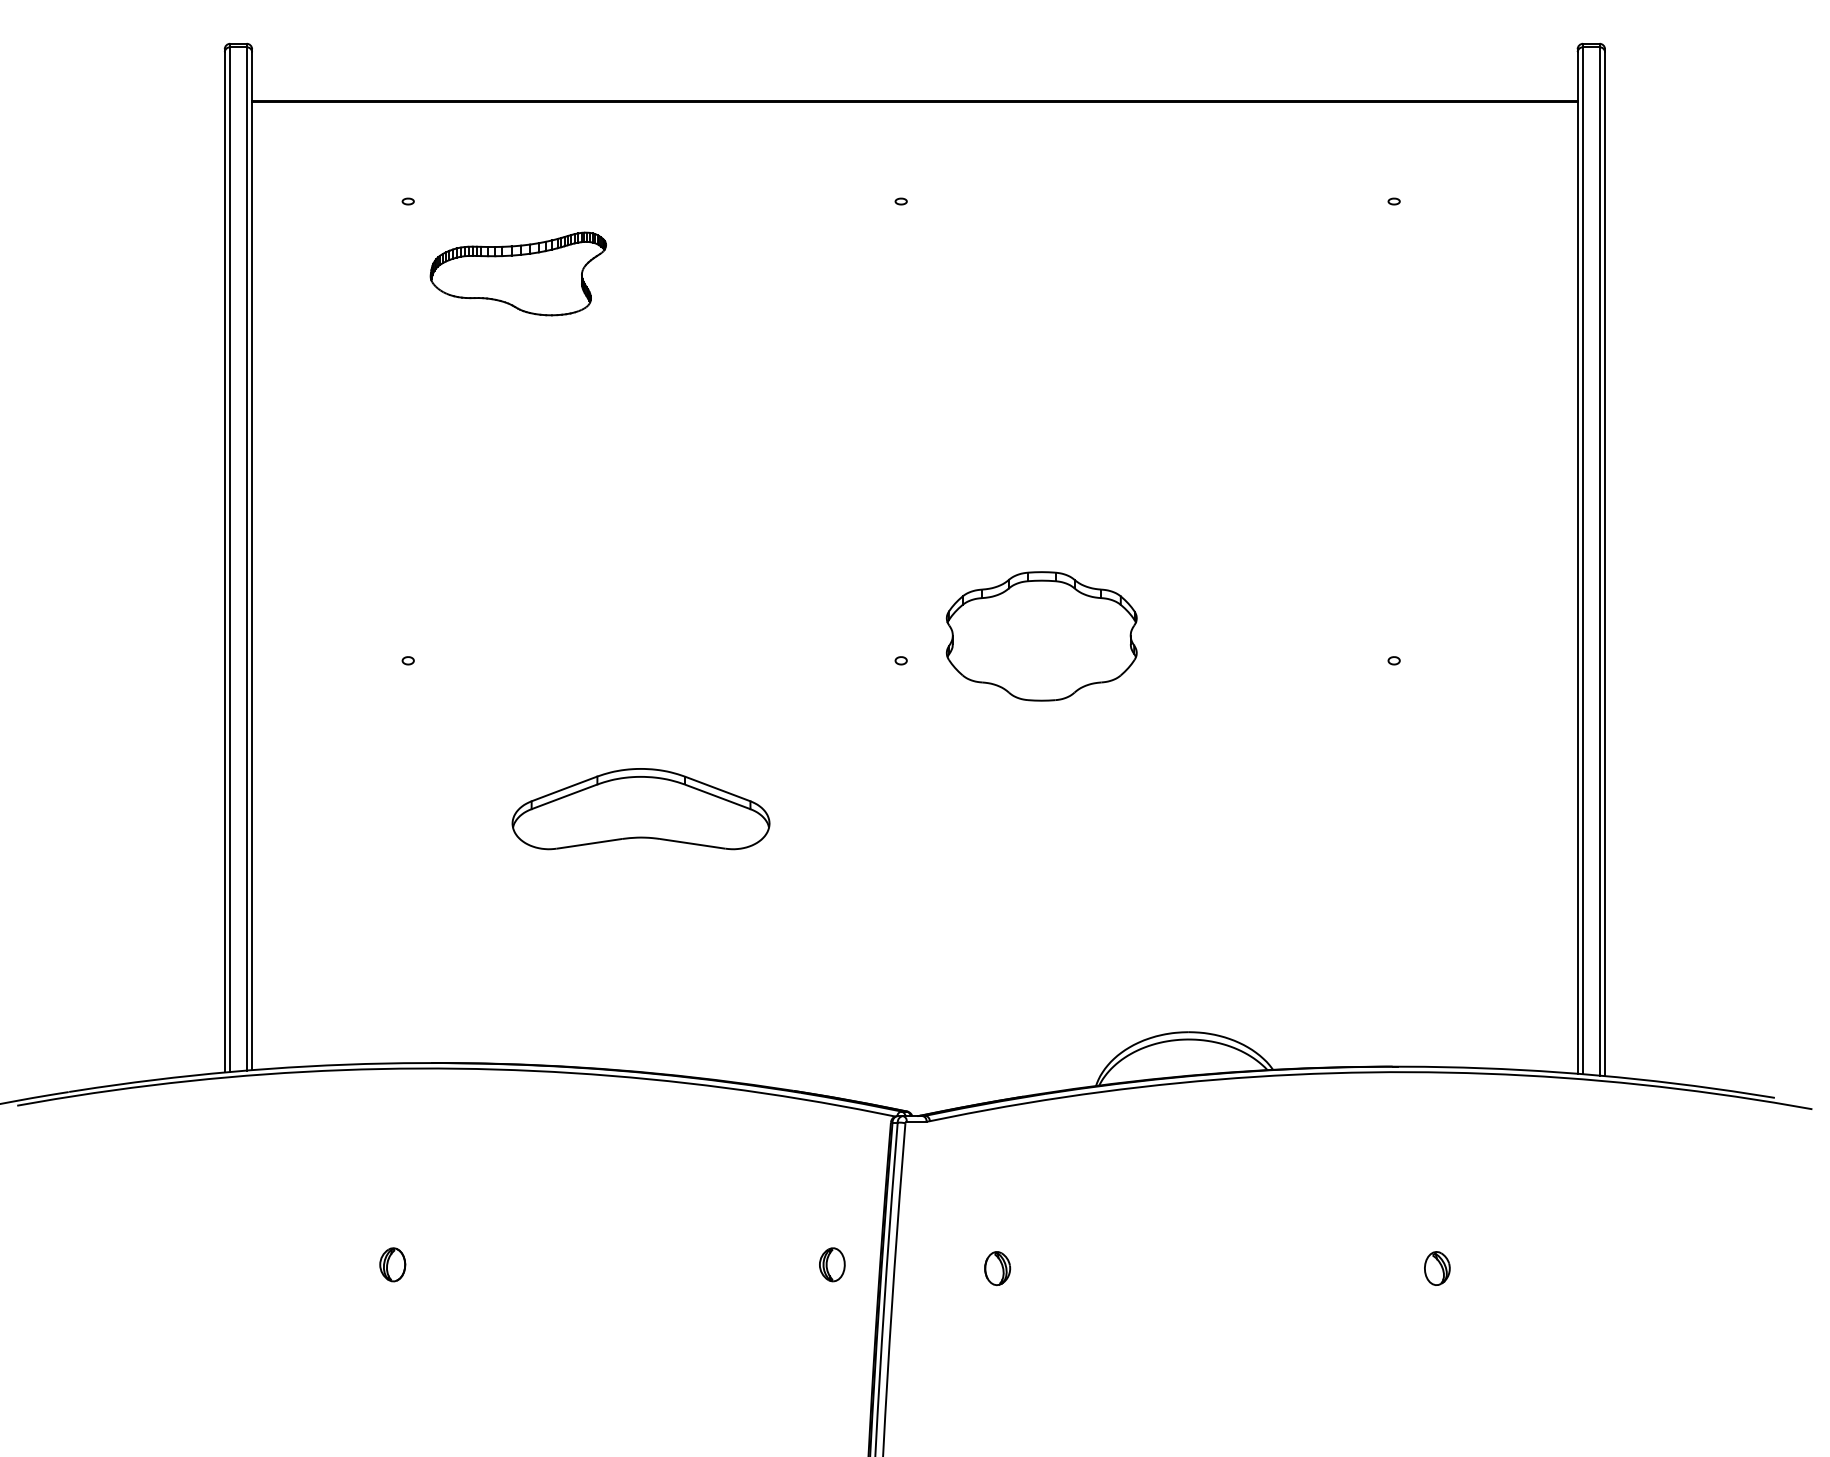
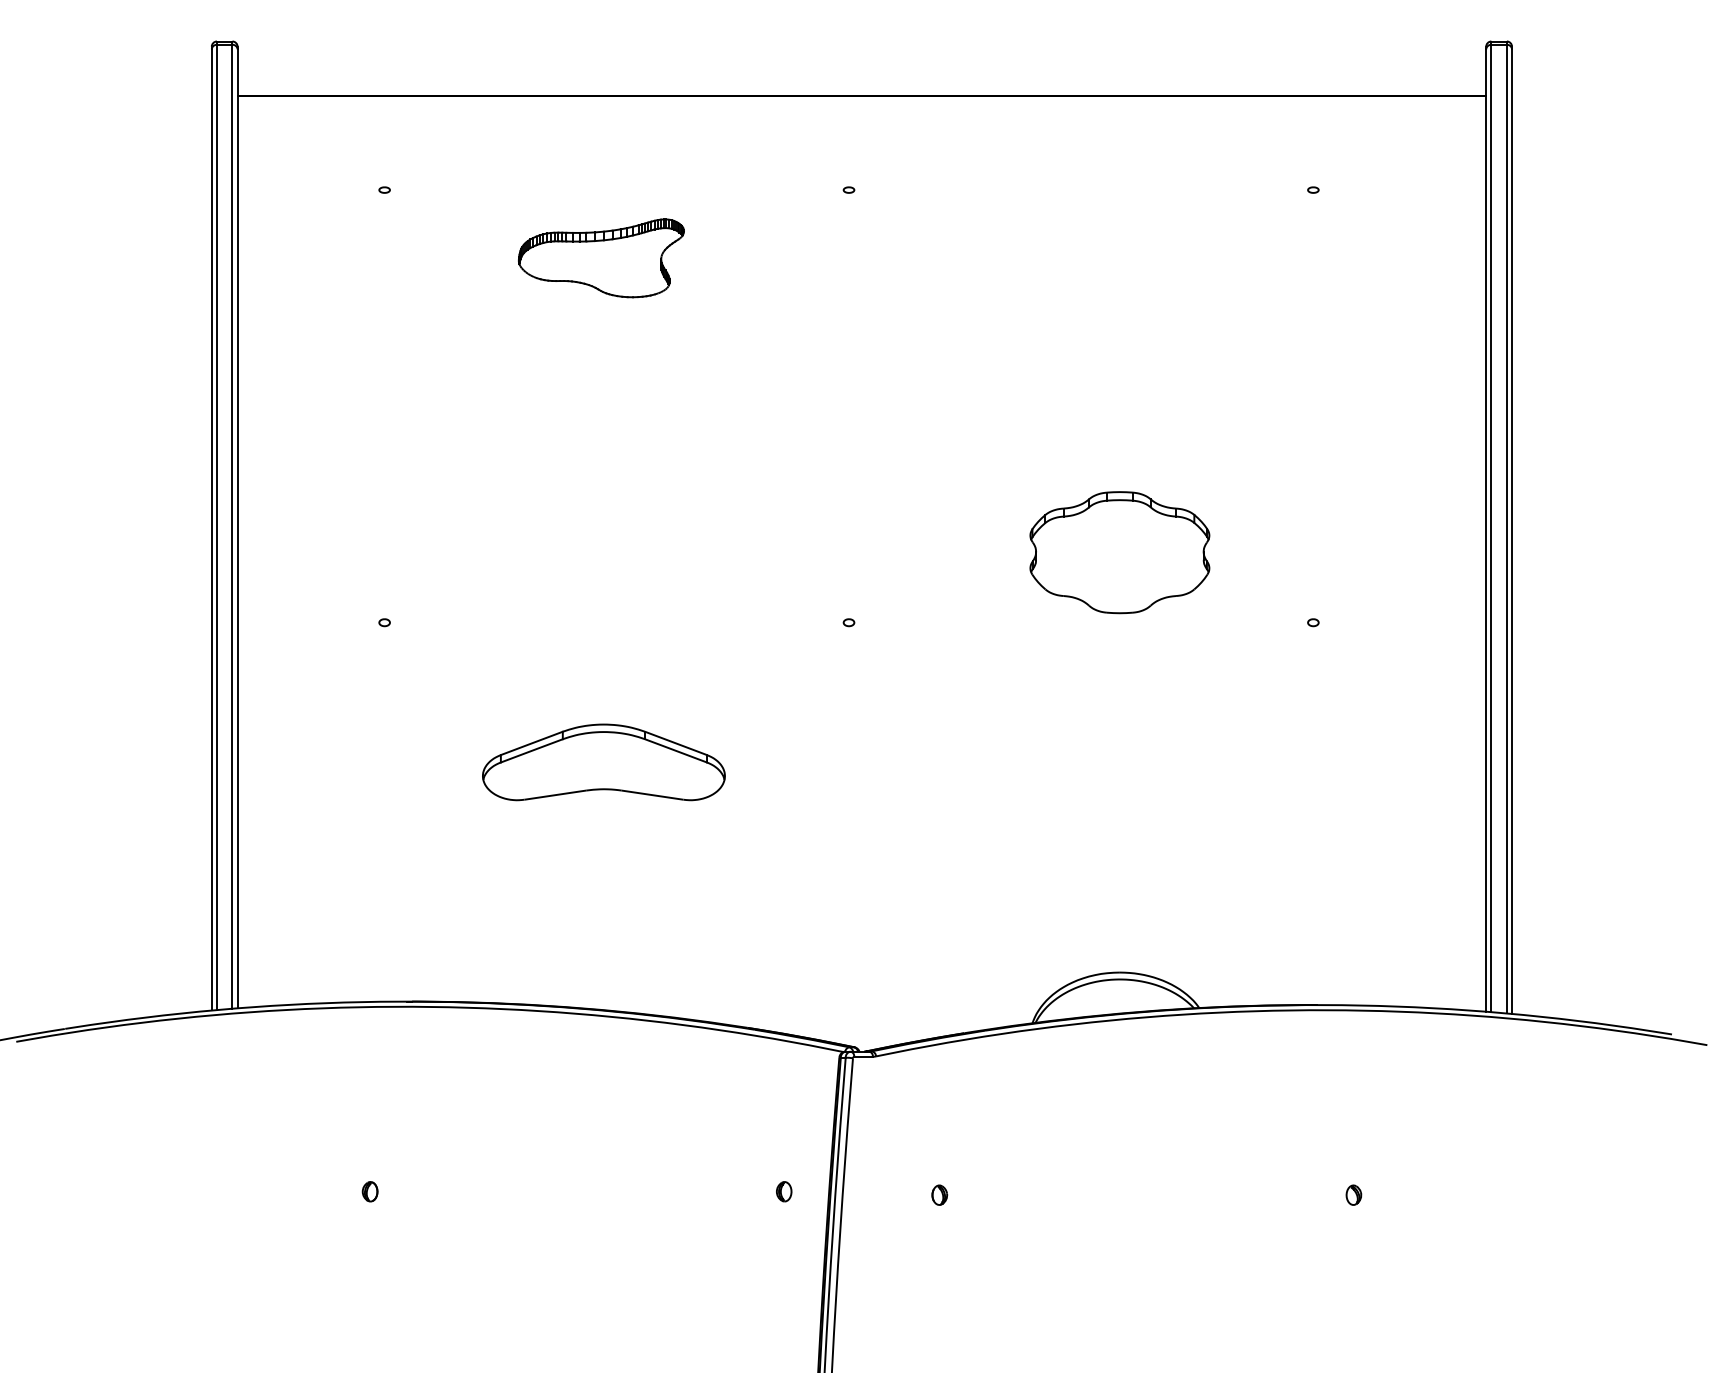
part: (517, 273) -> (600, 257), moved
part: (1041, 636) -> (1119, 552), moved
part: (392, 1264) -> (369, 1191), size x0.62
part: (832, 1264) -> (784, 1191), size x0.62
part: (997, 1268) -> (939, 1195), size x0.62
part: (1436, 1268) -> (1353, 1195), size x0.62

